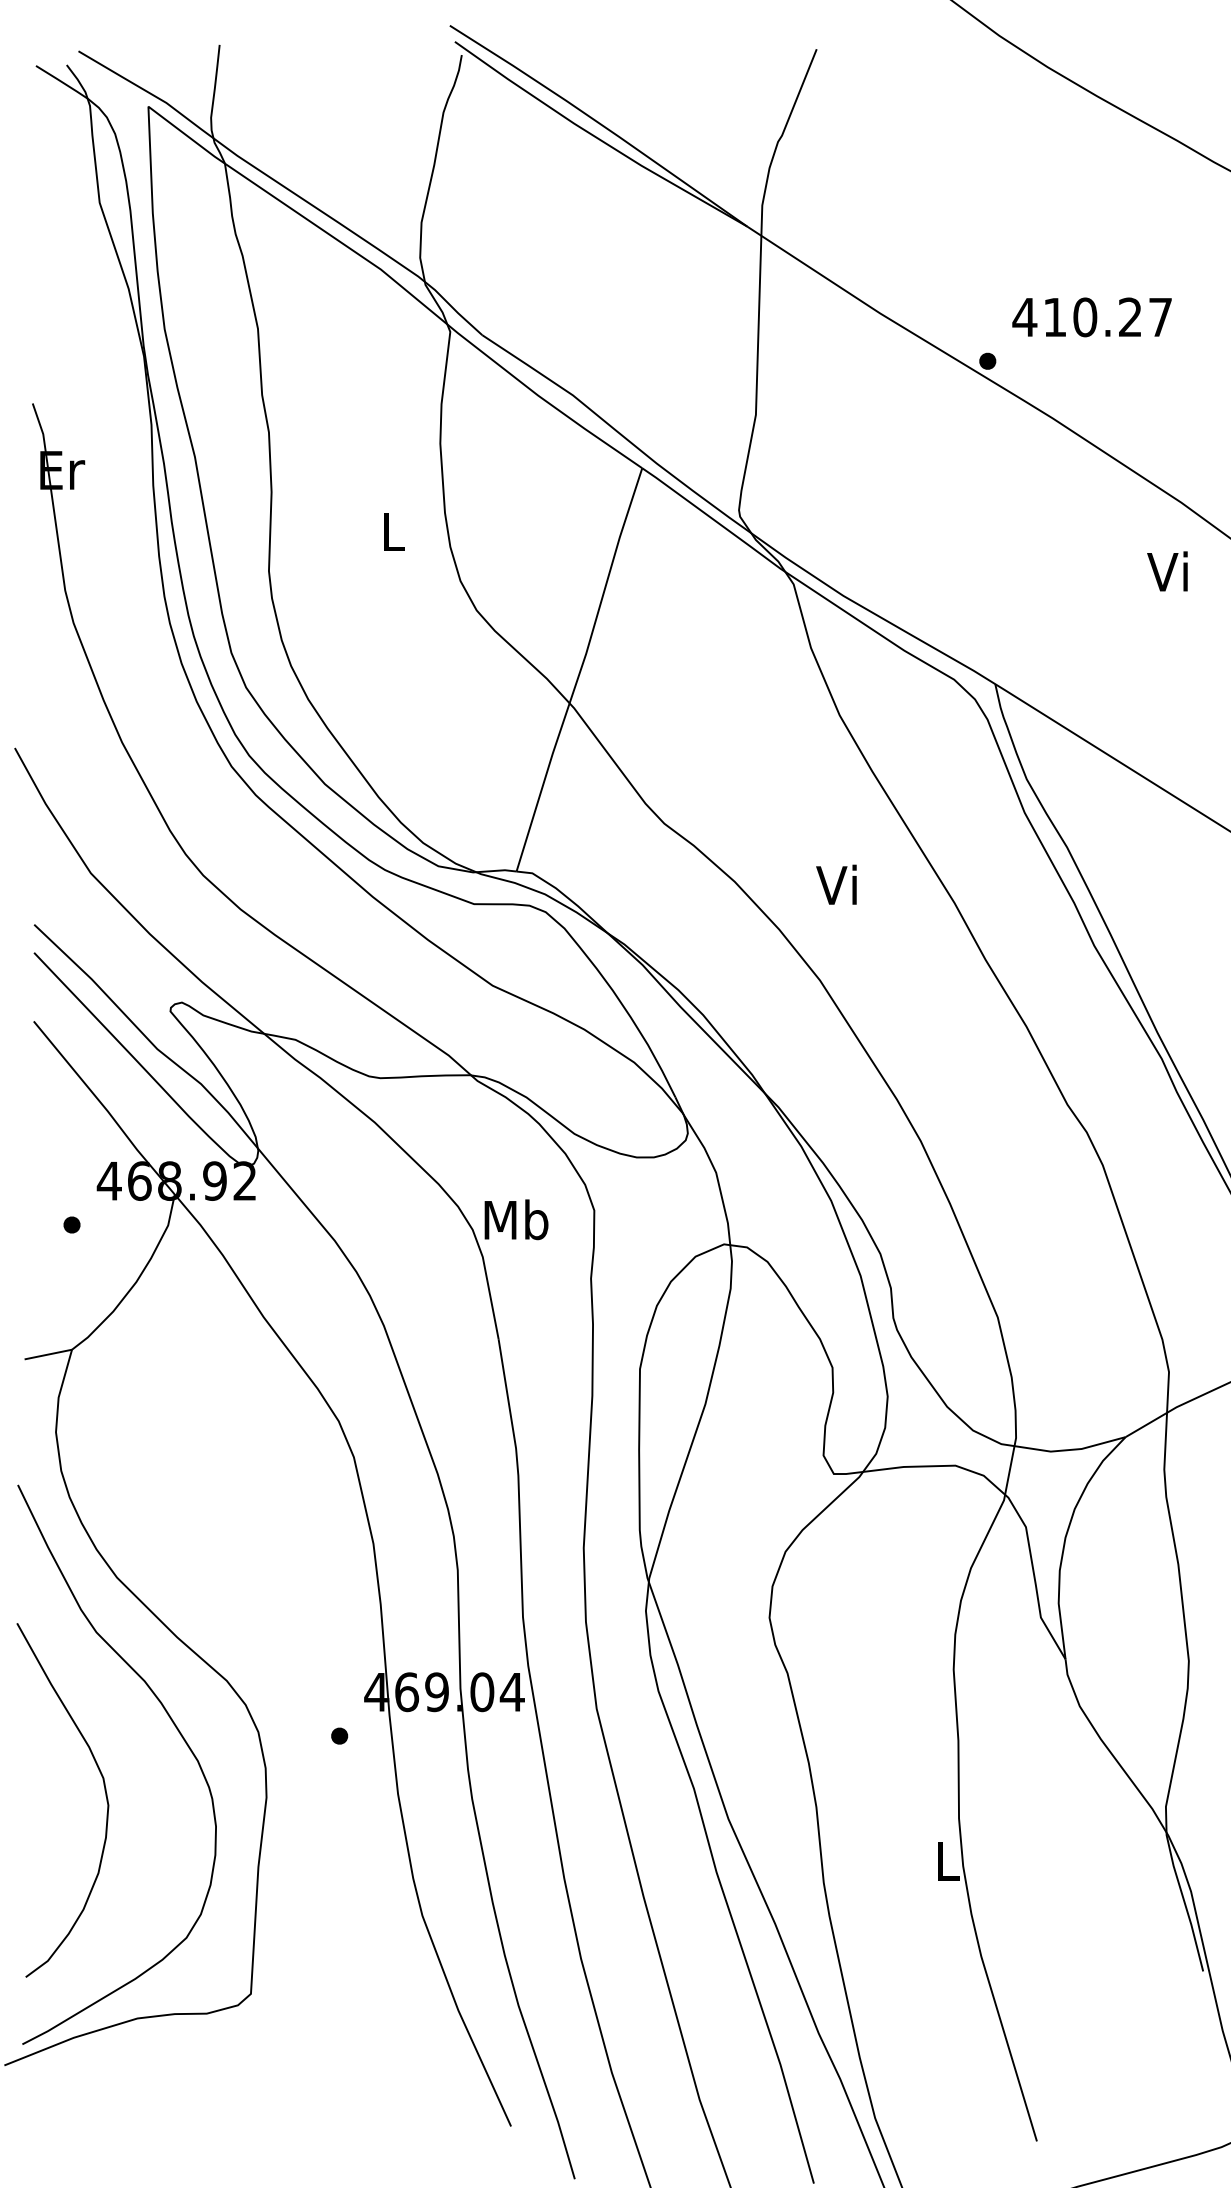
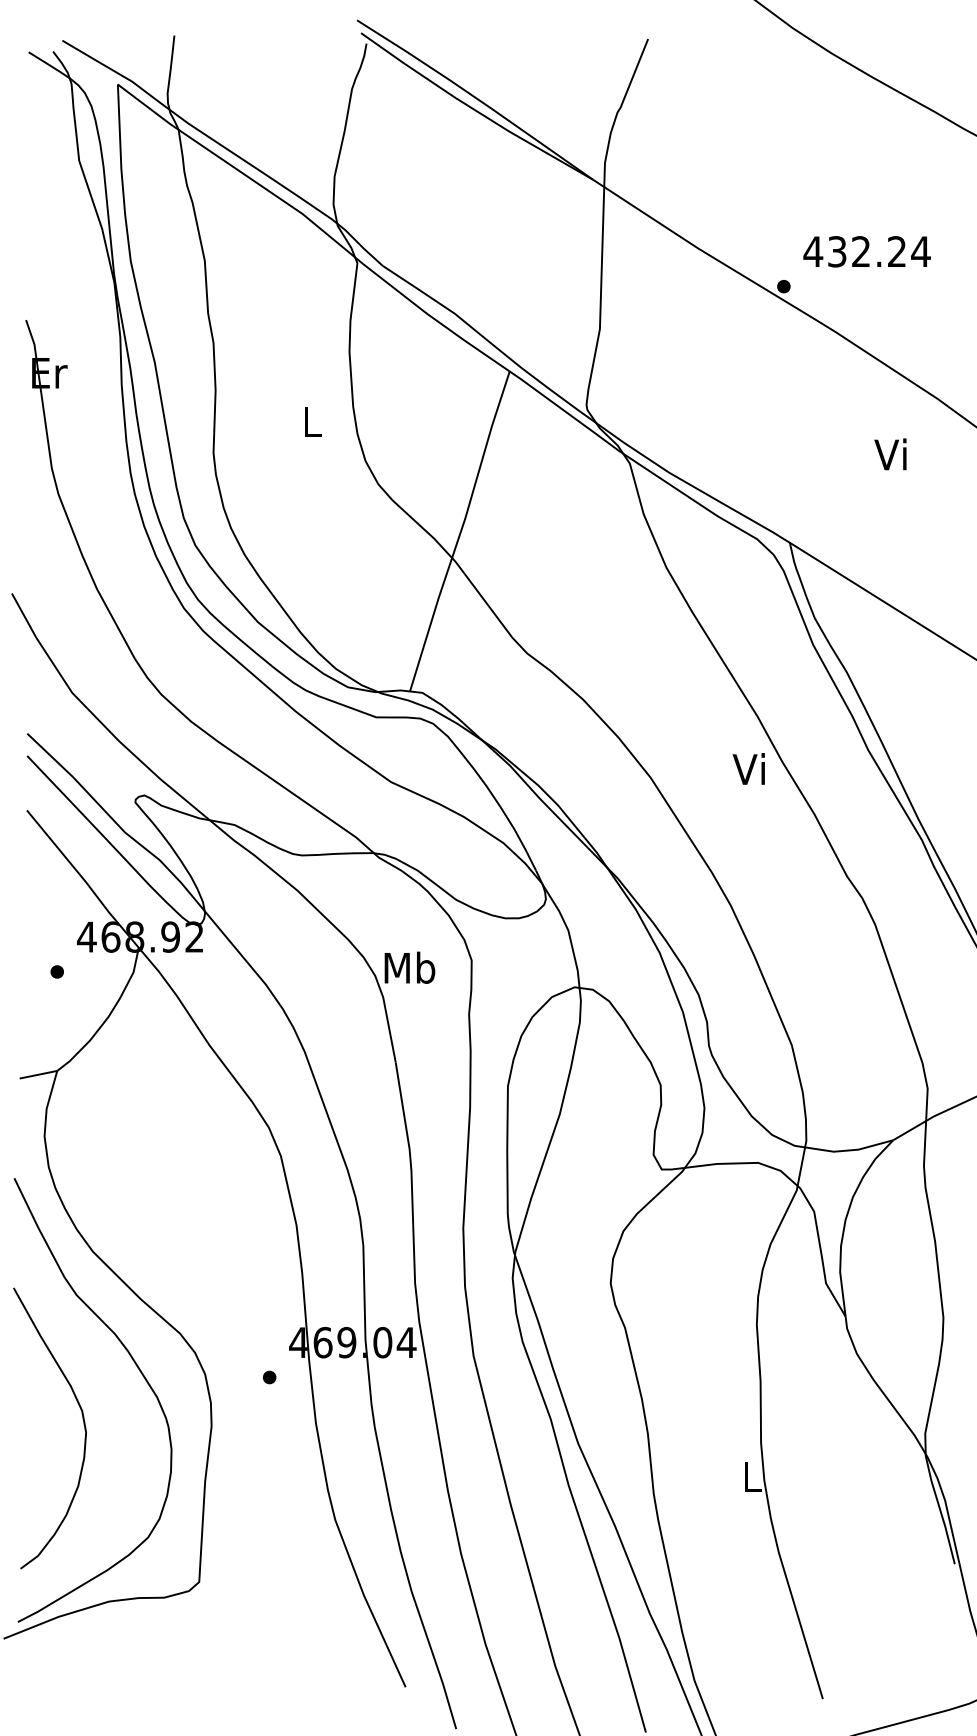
text: (1108, 317) -> (879, 251), 410.27 -> 432.24
text: (1167, 571) -> (890, 454), moved
text: (836, 884) -> (748, 768), moved

